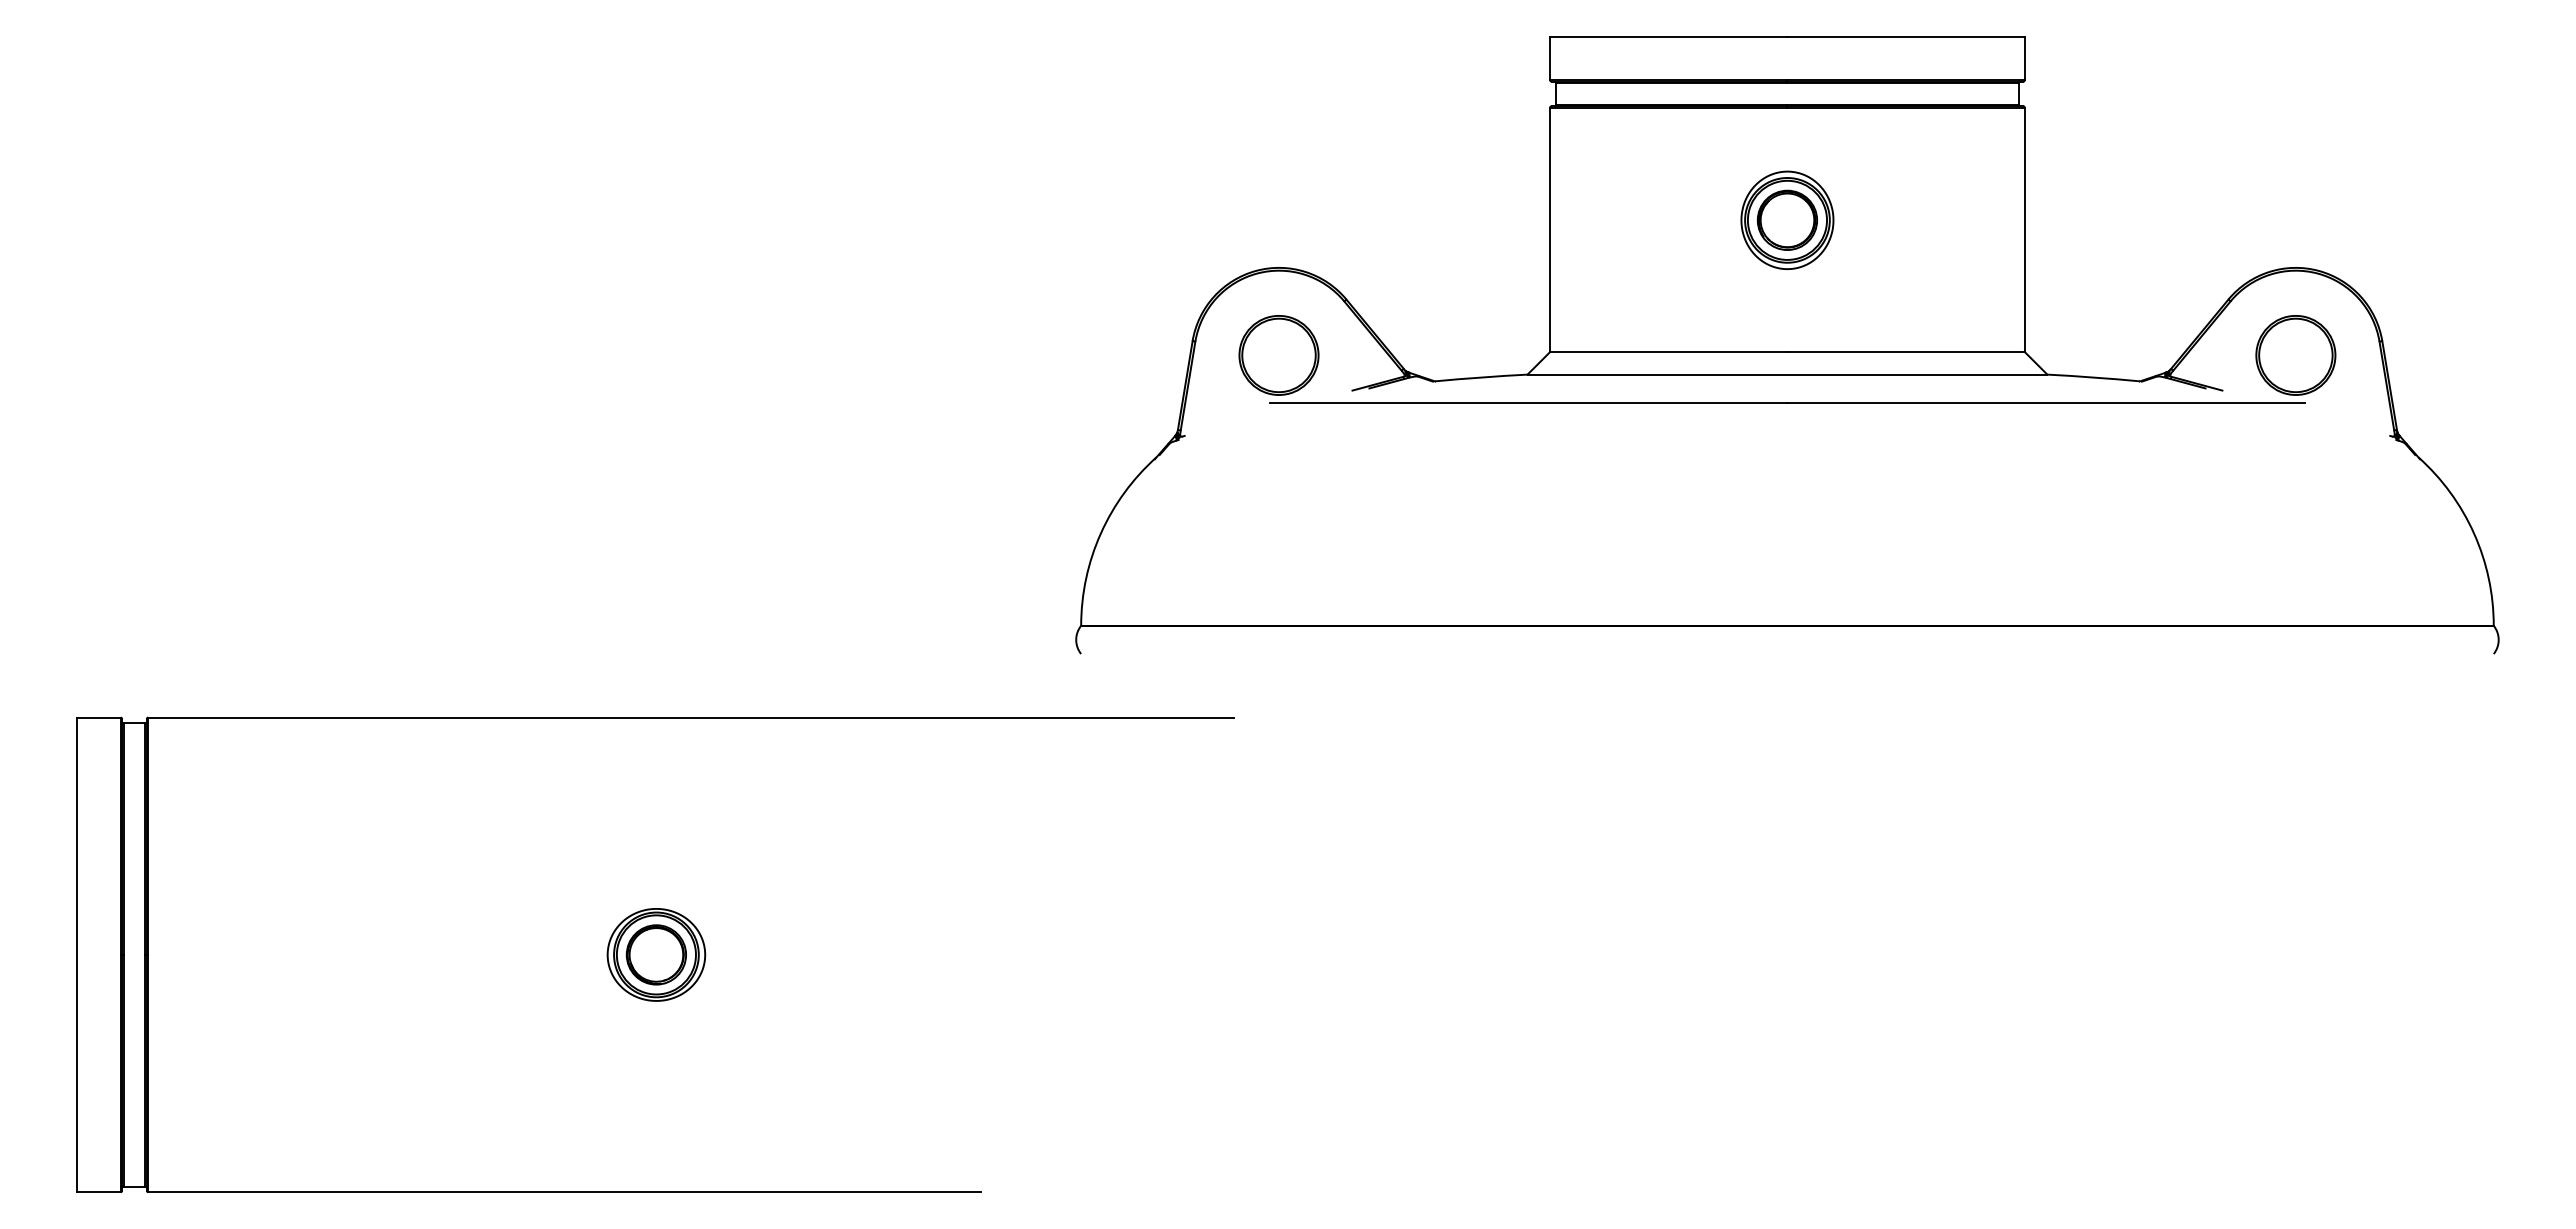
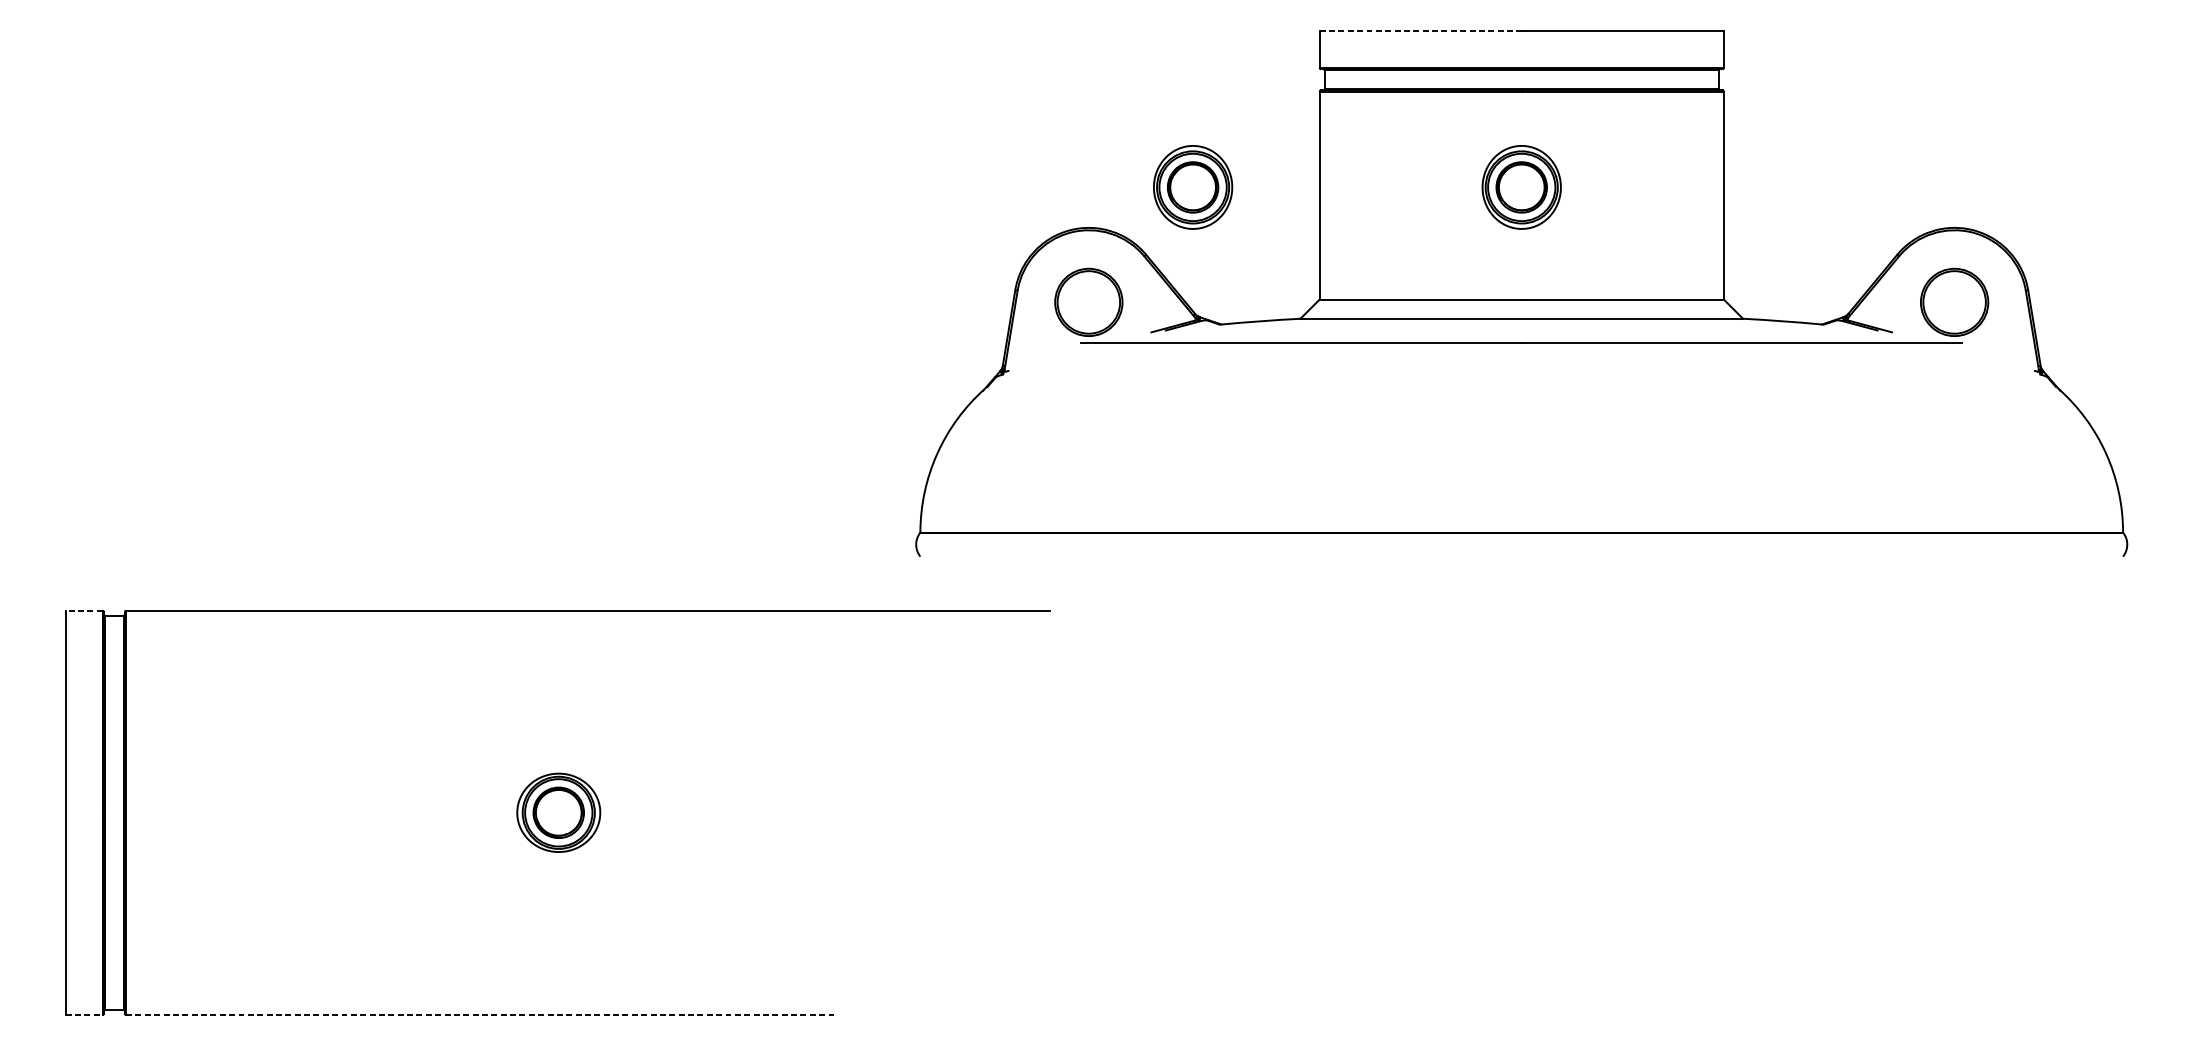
line: (1668, 36) -> (1420, 30), solid -> dashed
part: (1401, 219) -> (1193, 186), added
line: (99, 717) -> (84, 610), solid -> dashed
line: (99, 1192) -> (84, 1015), solid -> dashed
line: (564, 1192) -> (480, 1015), solid -> dashed

